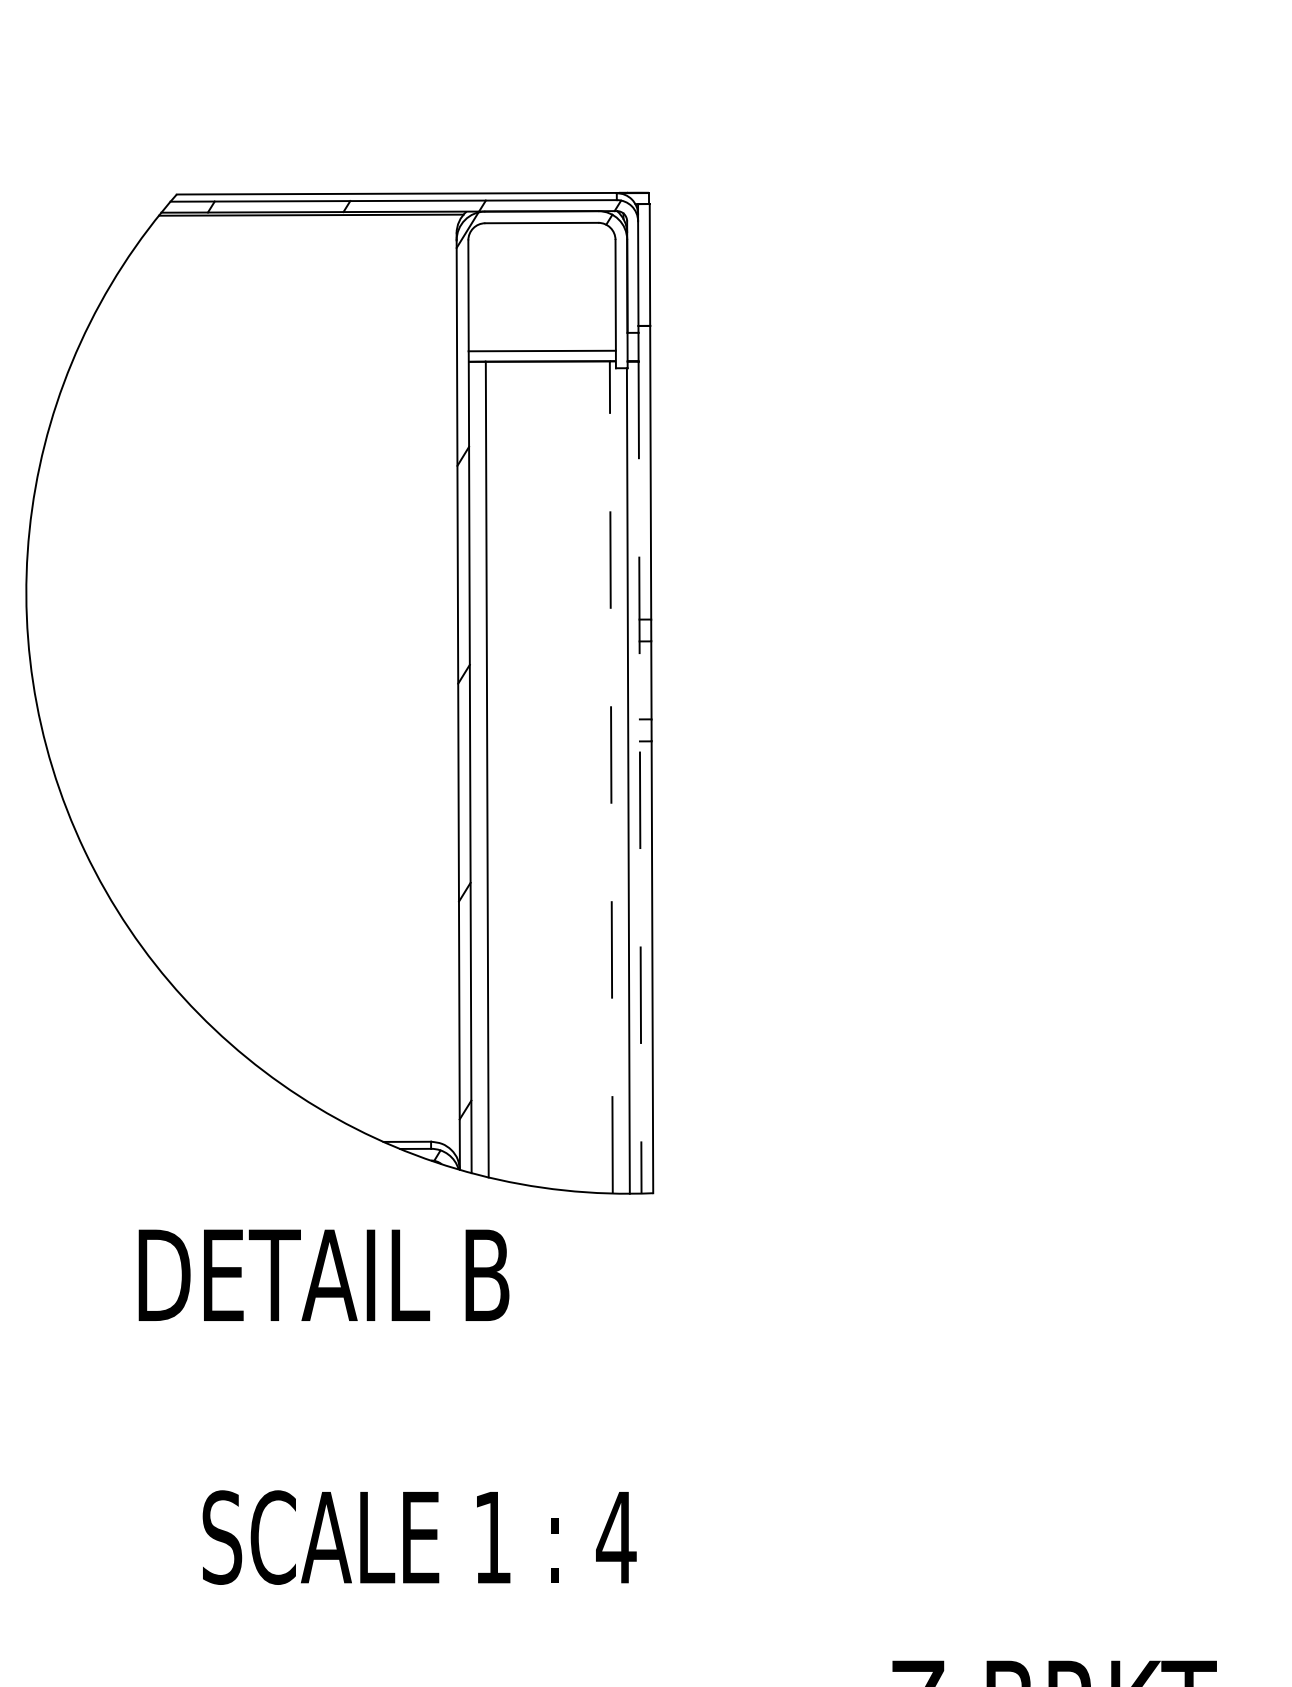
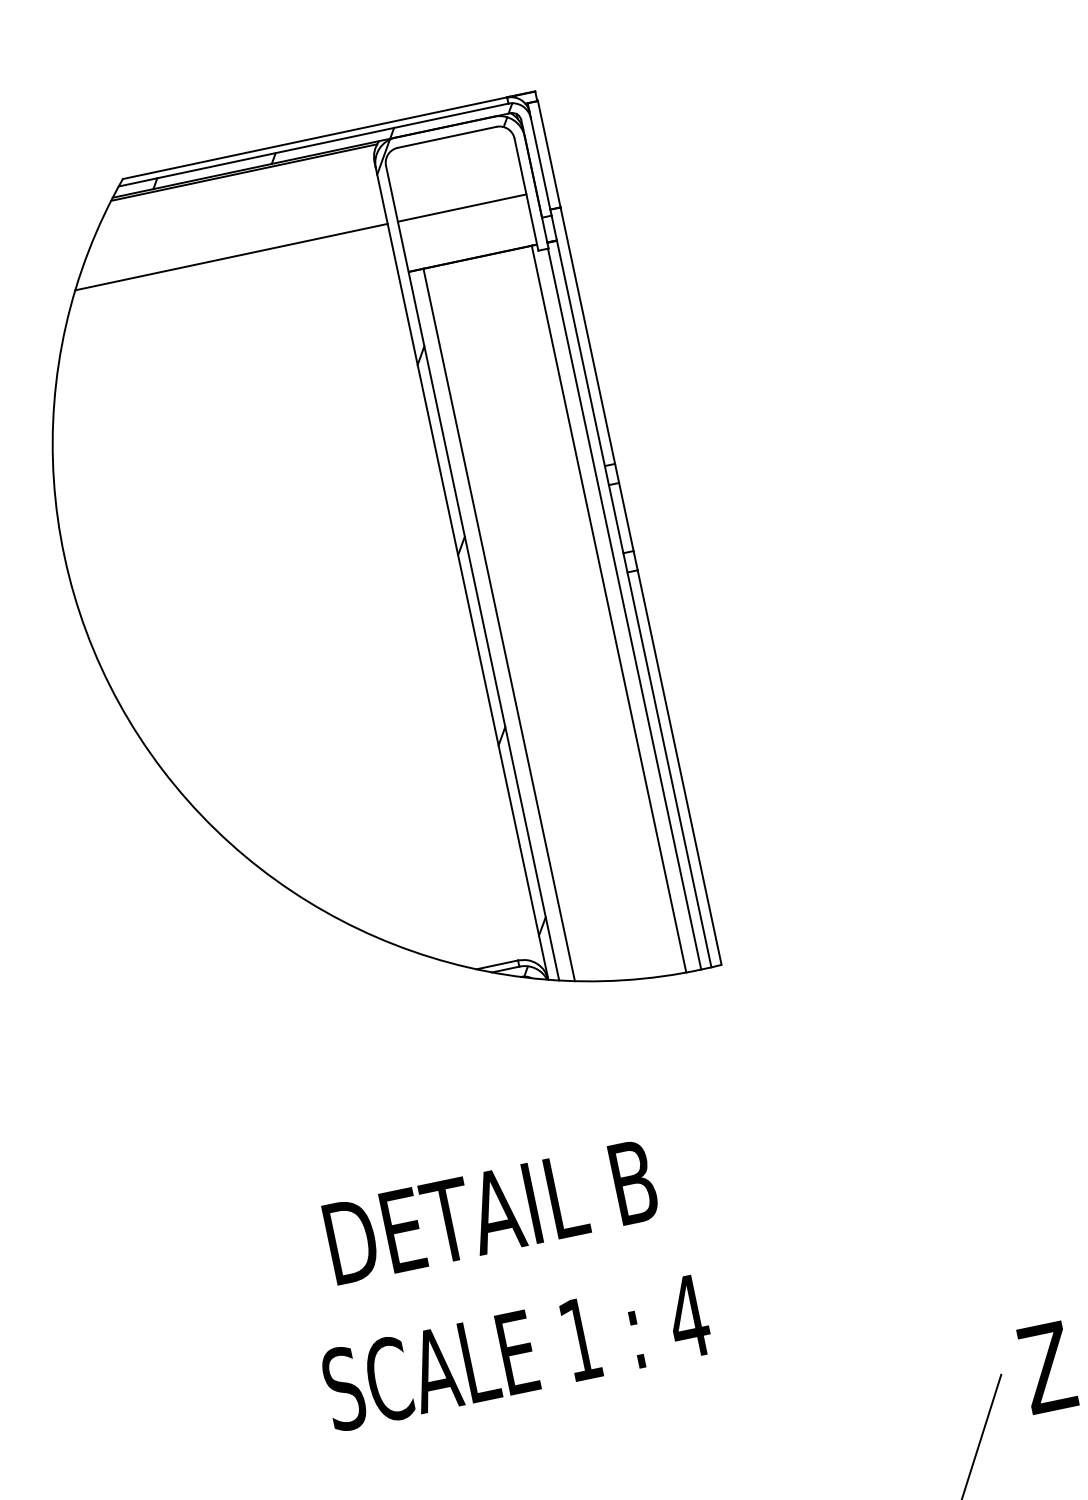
line: (277, 304) -> (230, 256), added
line: (541, 350) -> (461, 207), moved
line: (611, 776) -> (609, 608), dashed -> solid
line: (640, 777) -> (634, 603), dashed -> solid
text: (323, 1274) -> (490, 1211), moved
text: (419, 1537) -> (516, 1352), moved

